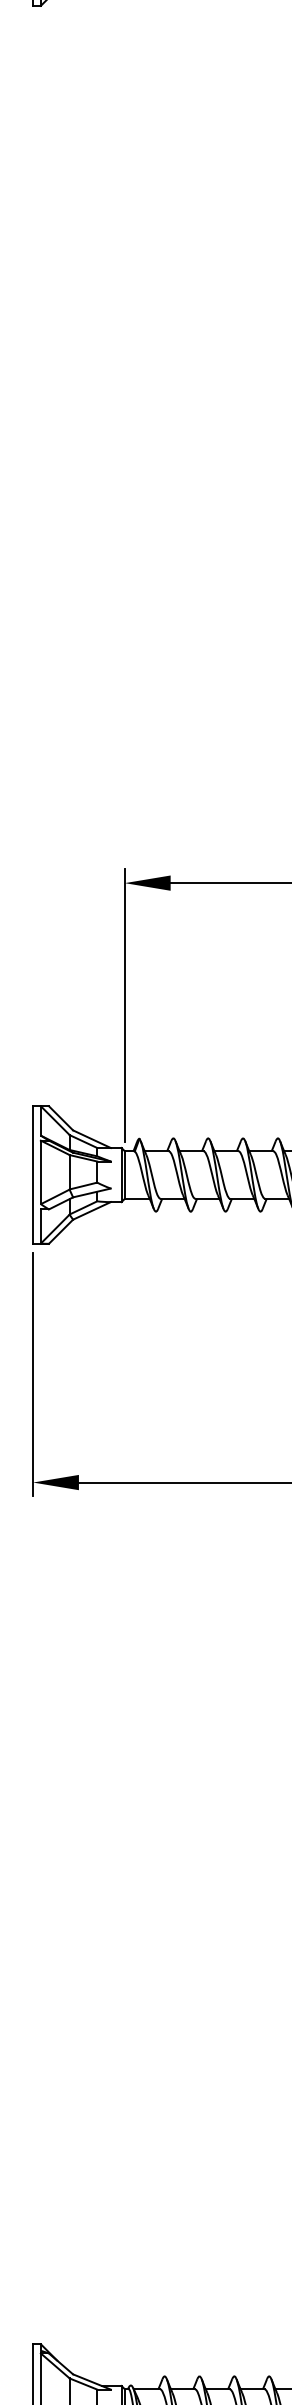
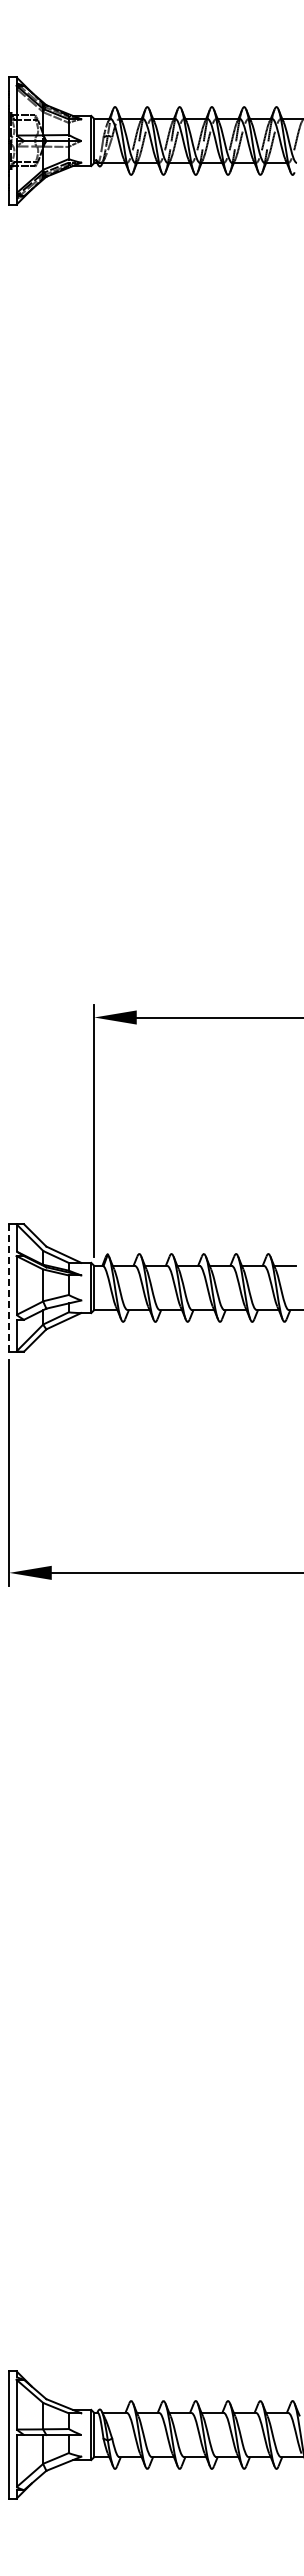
line: (33, 1174) -> (9, 1287), solid -> dashed

